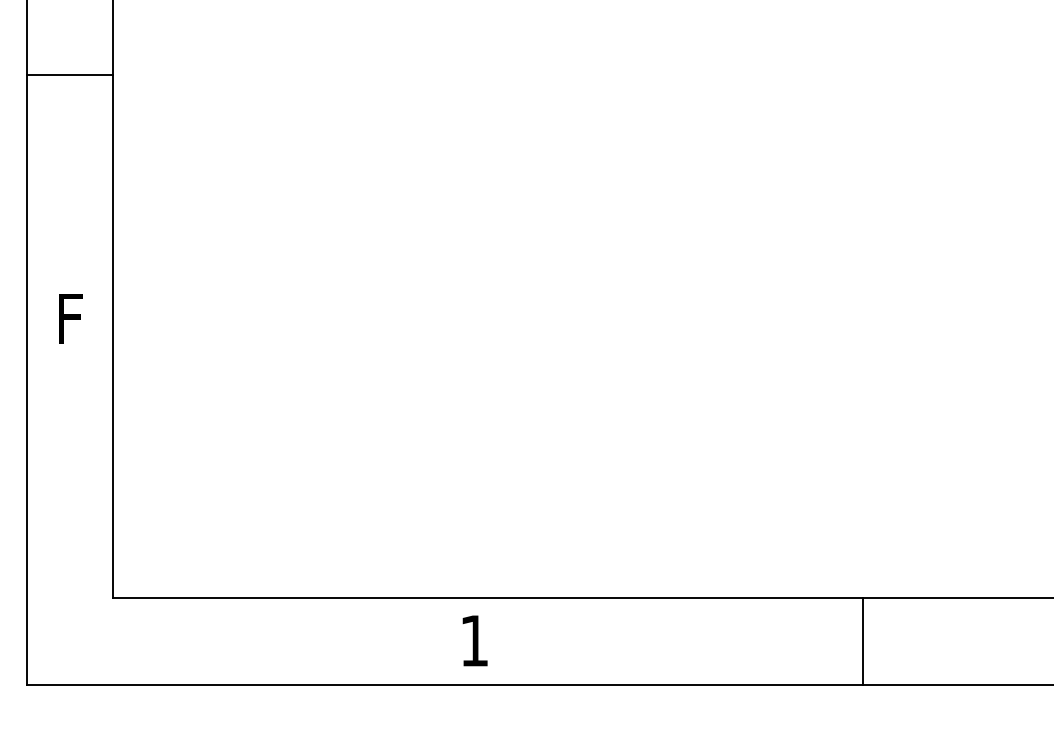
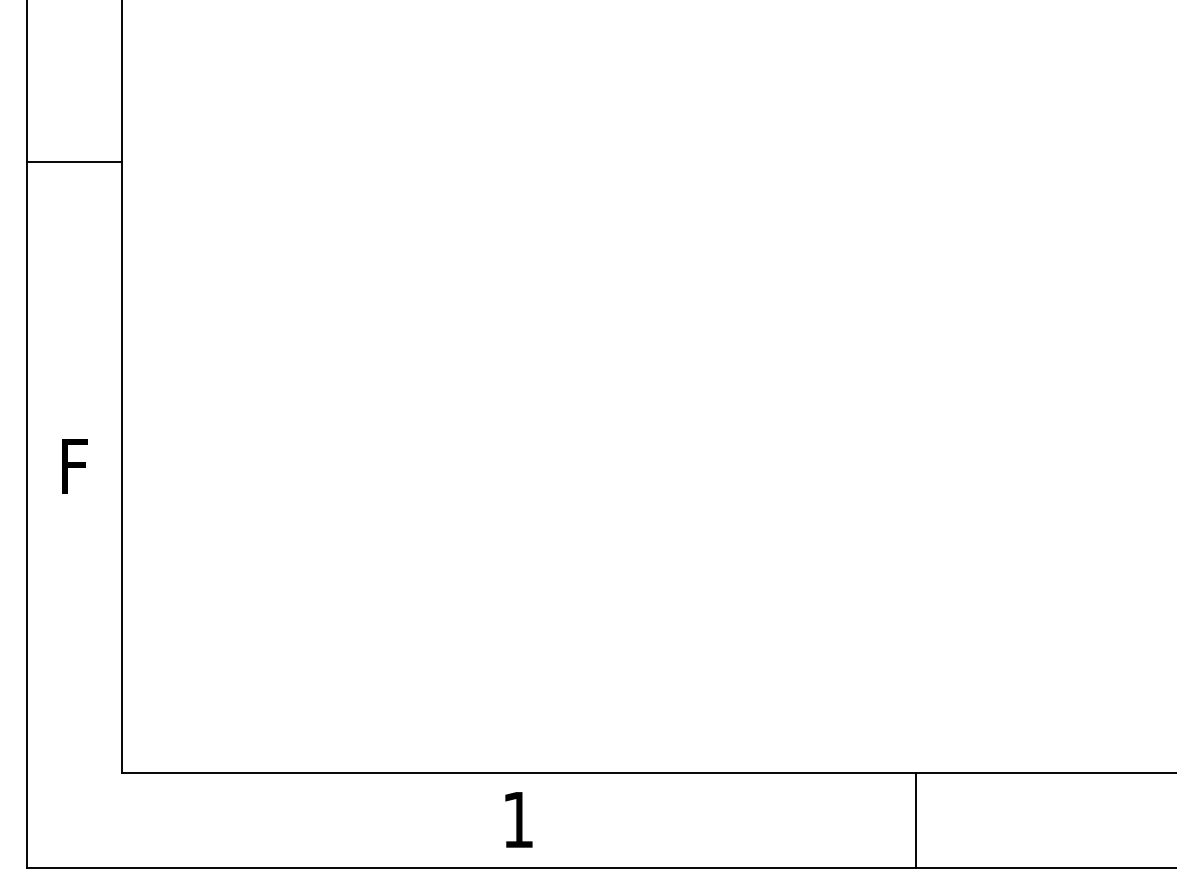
line: (70, 75) -> (74, 161), moved
line: (862, 641) -> (915, 820), moved

